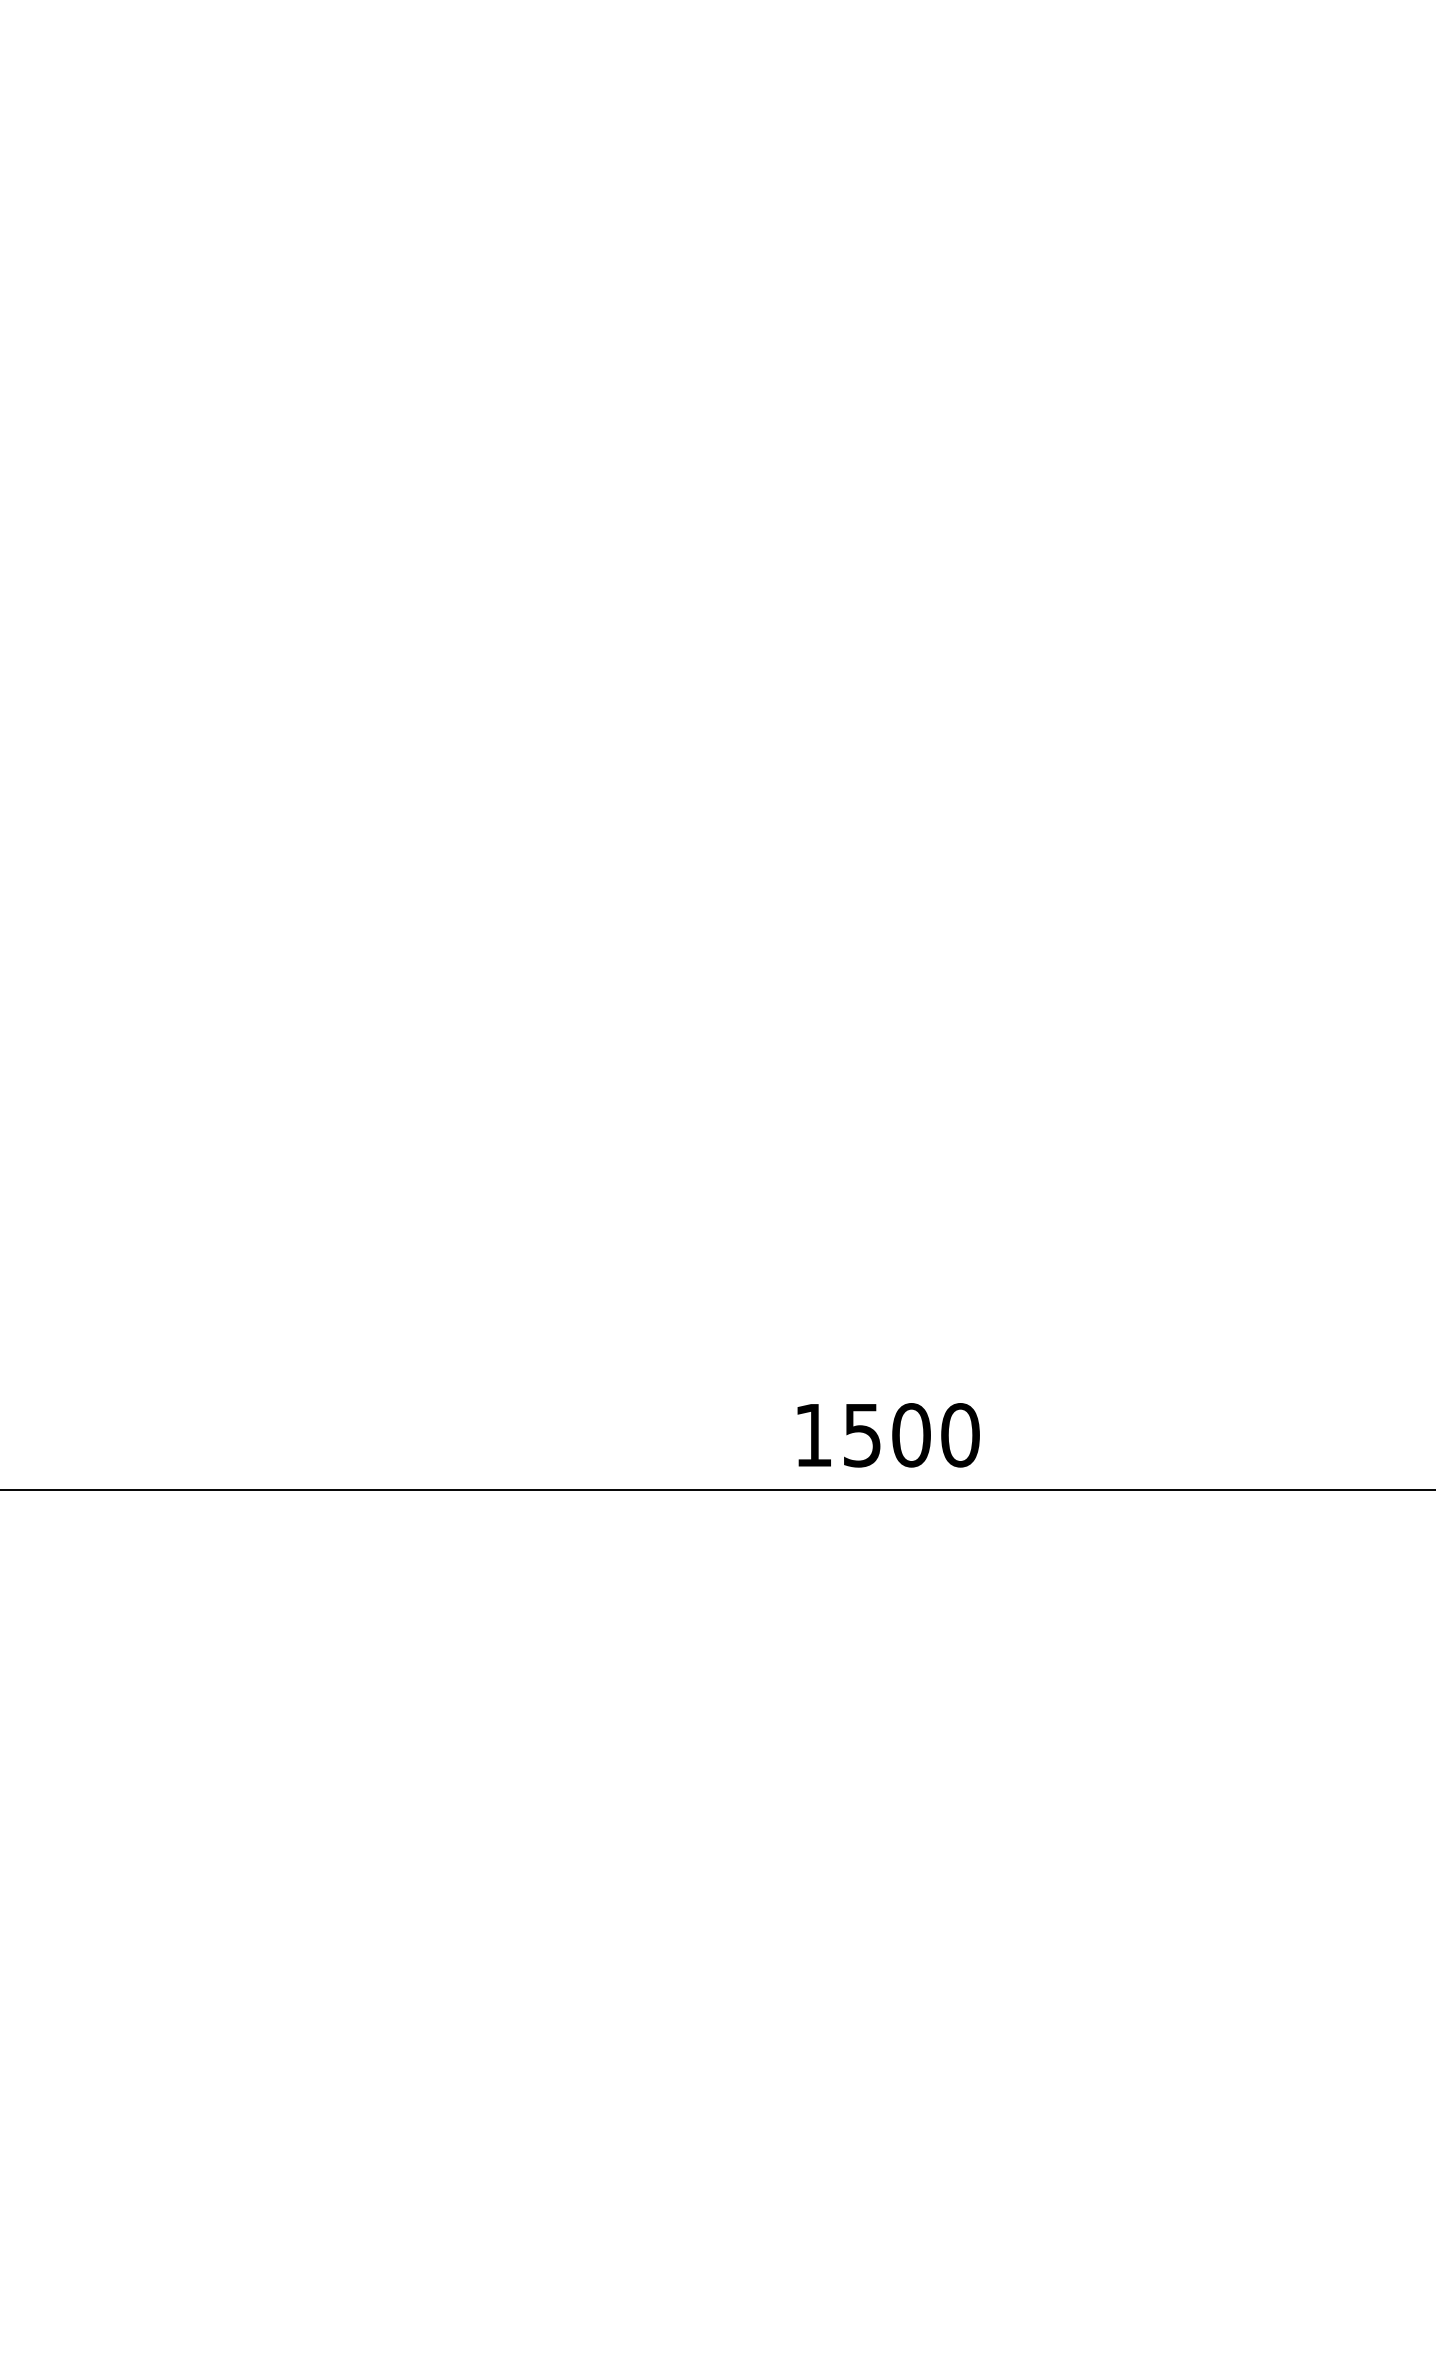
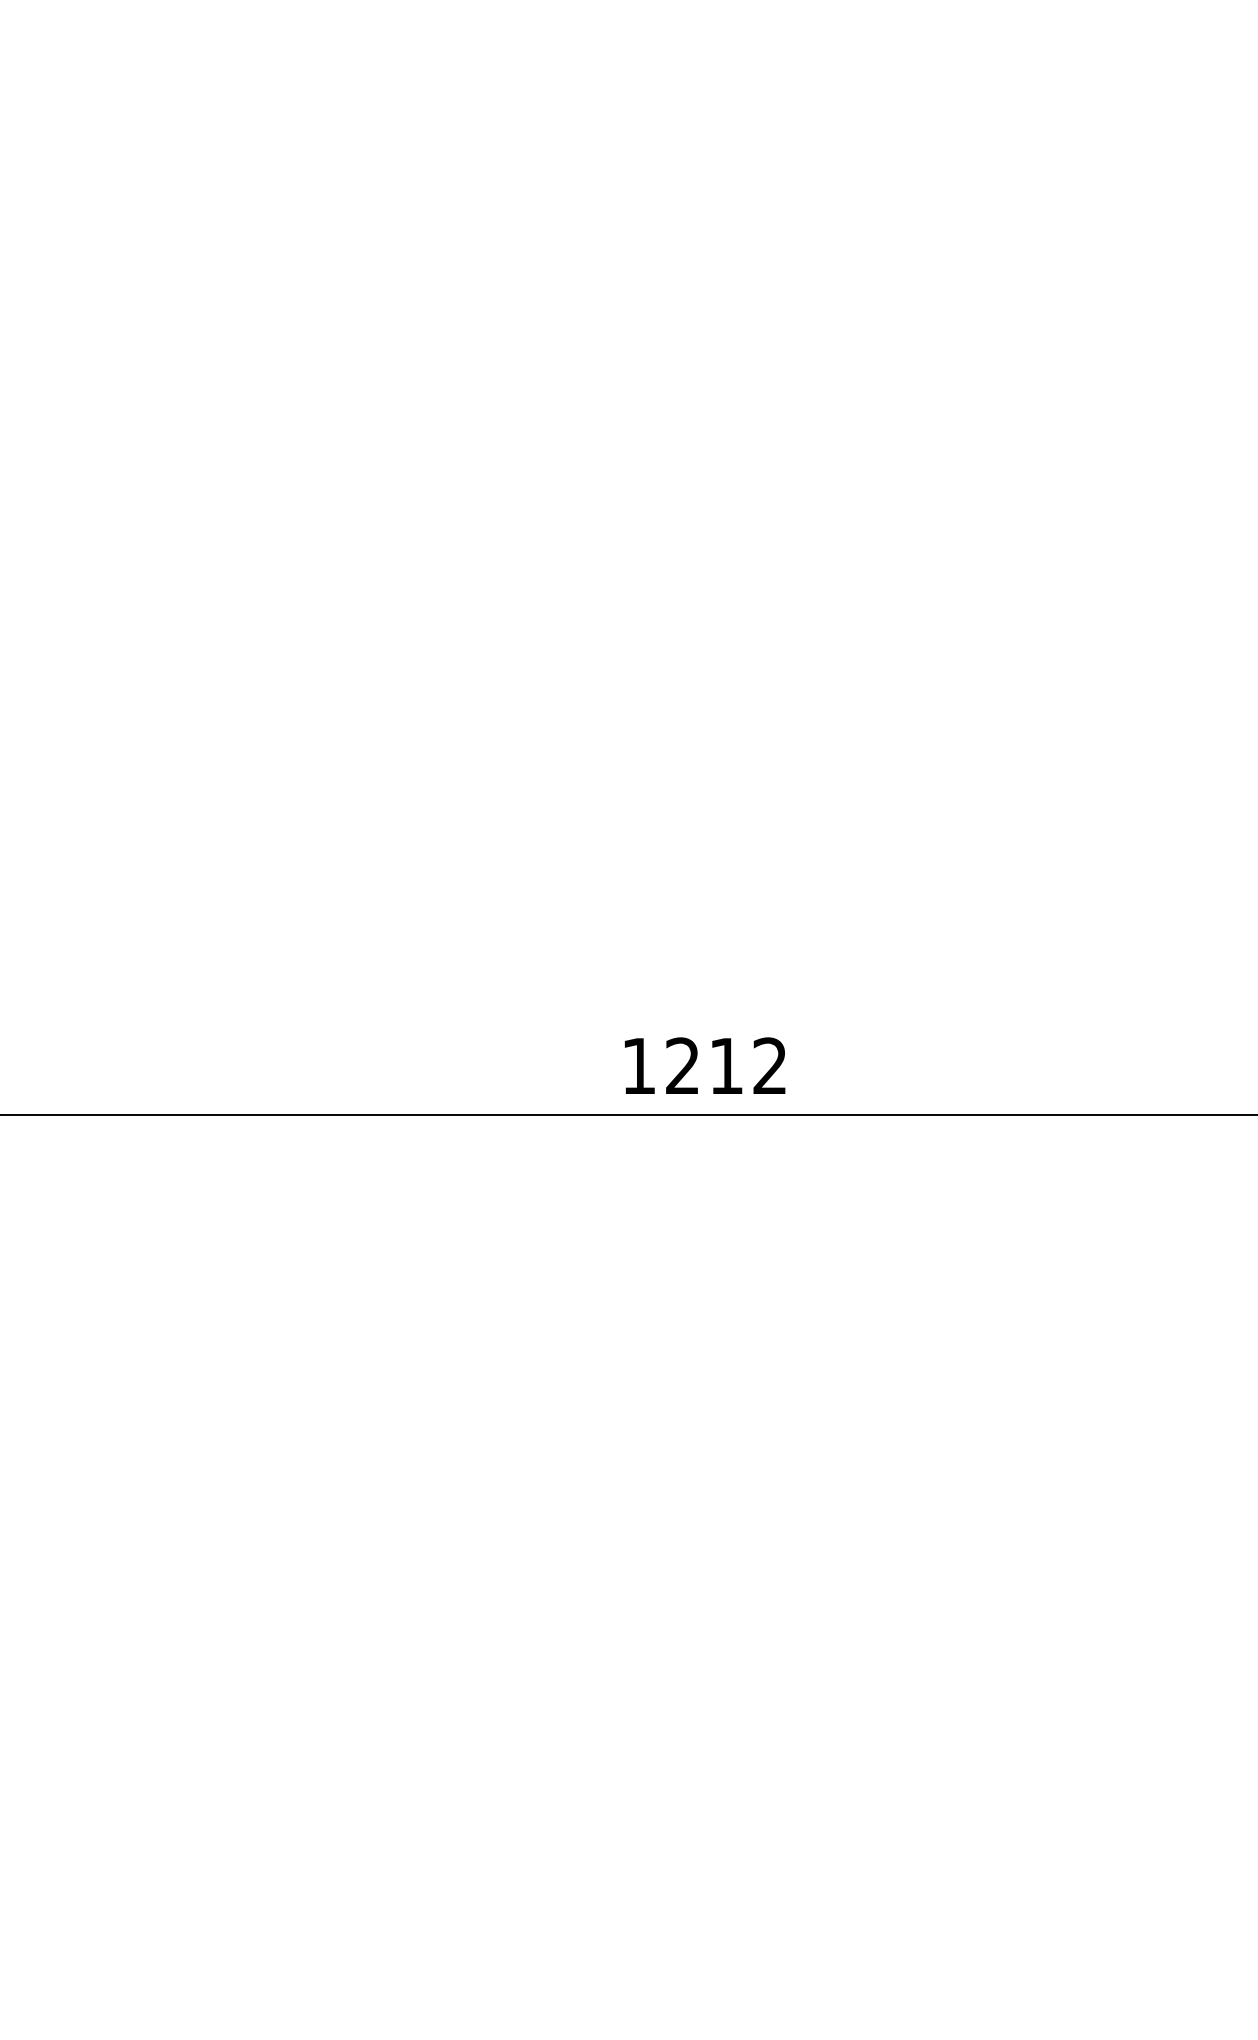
text: (911, 1435) -> (726, 1066), 1500 -> 1212

